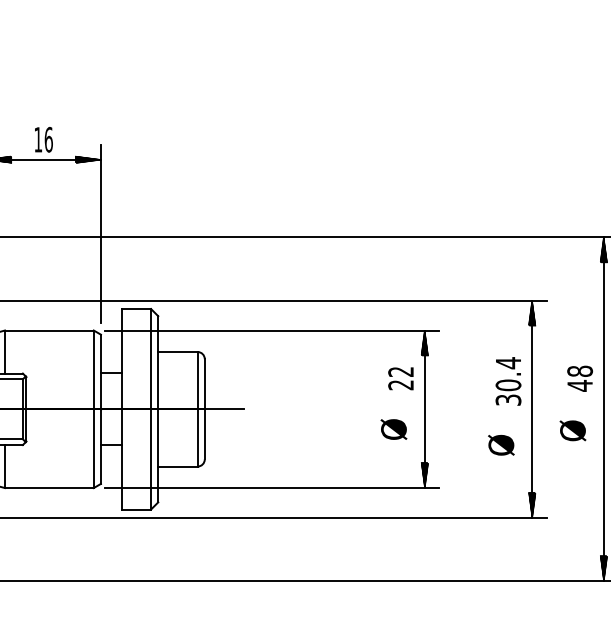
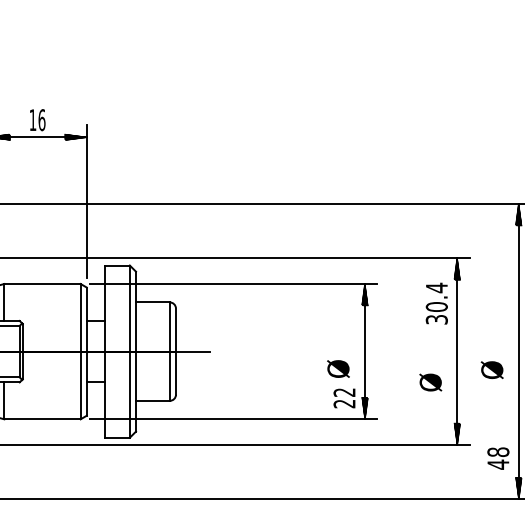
text: (400, 378) -> (344, 398), moved
text: (579, 378) -> (497, 458), moved
text: (508, 381) -> (436, 303), moved

